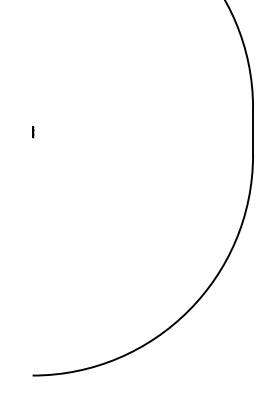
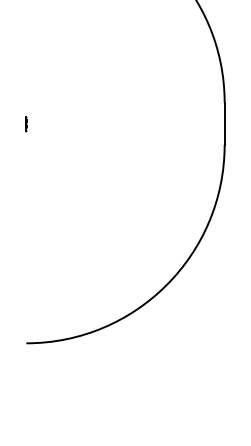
part: (32, 132) -> (26, 124), size x1.6

